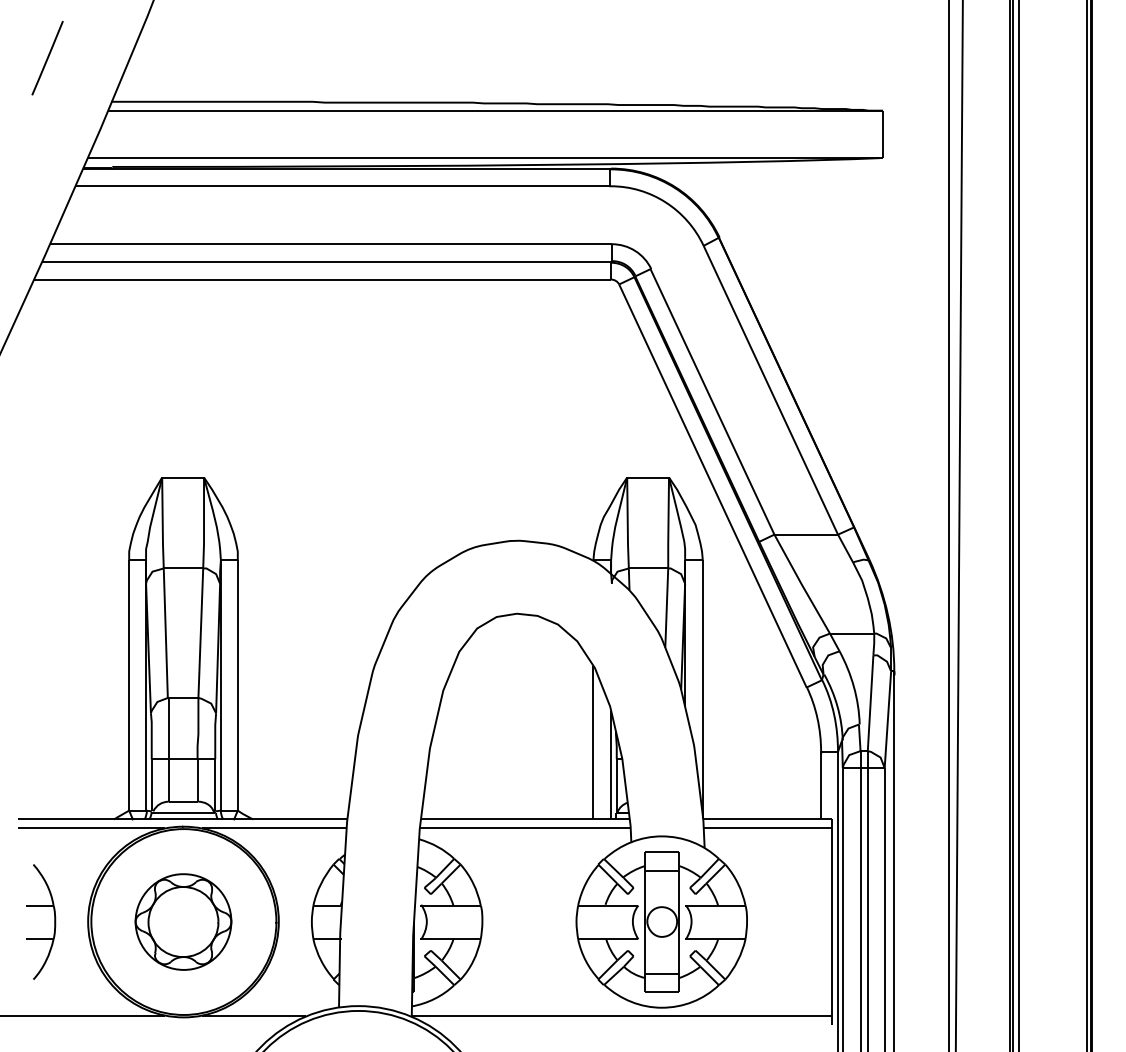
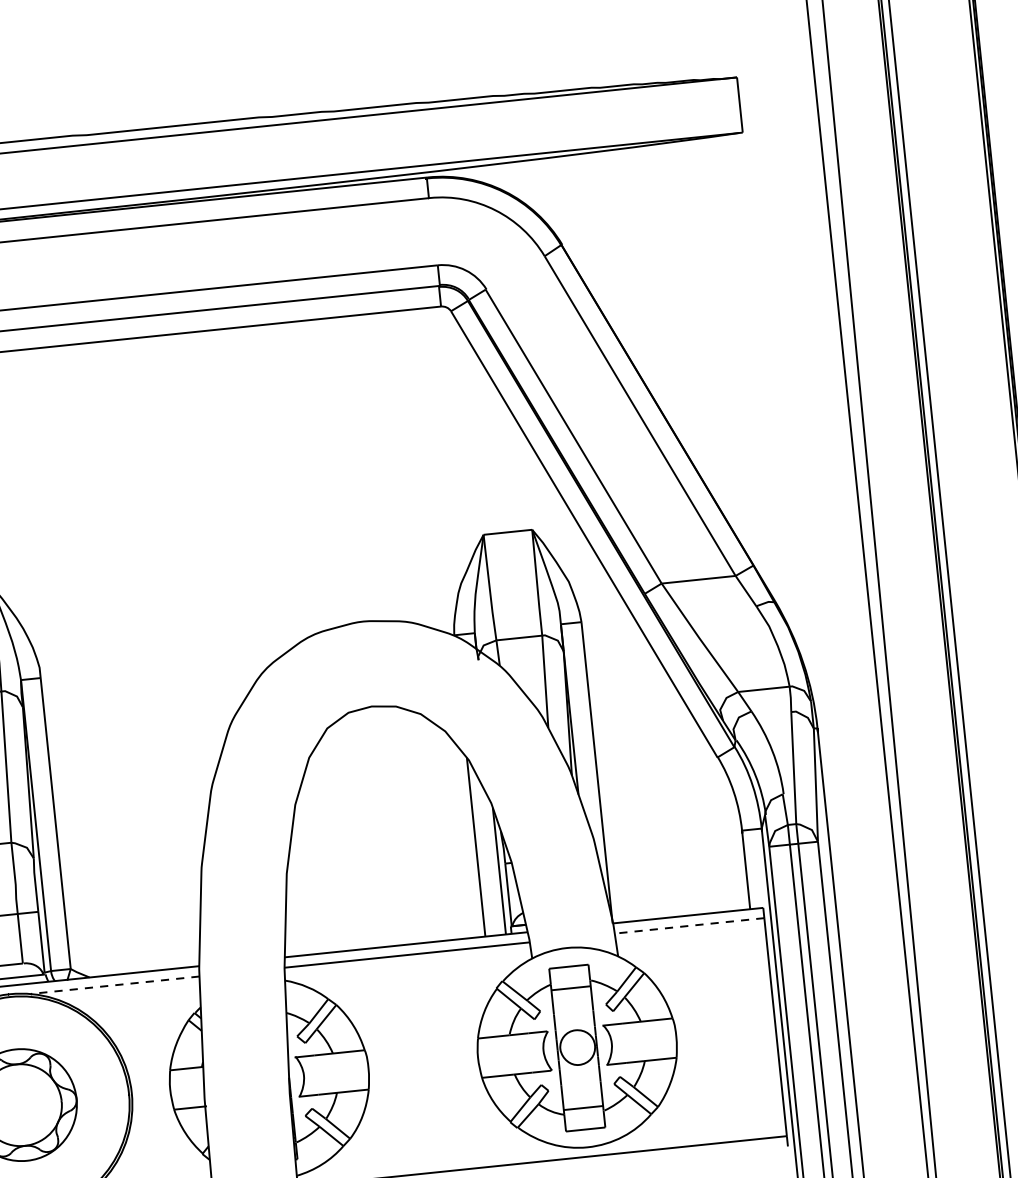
line: (273, 828) -> (114, 985), solid -> dashed
line: (767, 828) -> (688, 926), solid -> dashed

